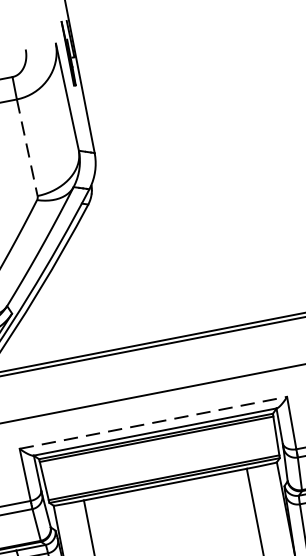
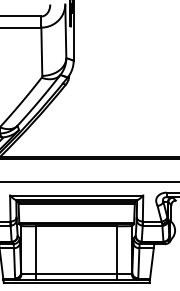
line: (26, 149) -> (41, 52), dashed -> solid
line: (152, 422) -> (76, 195), dashed -> solid

